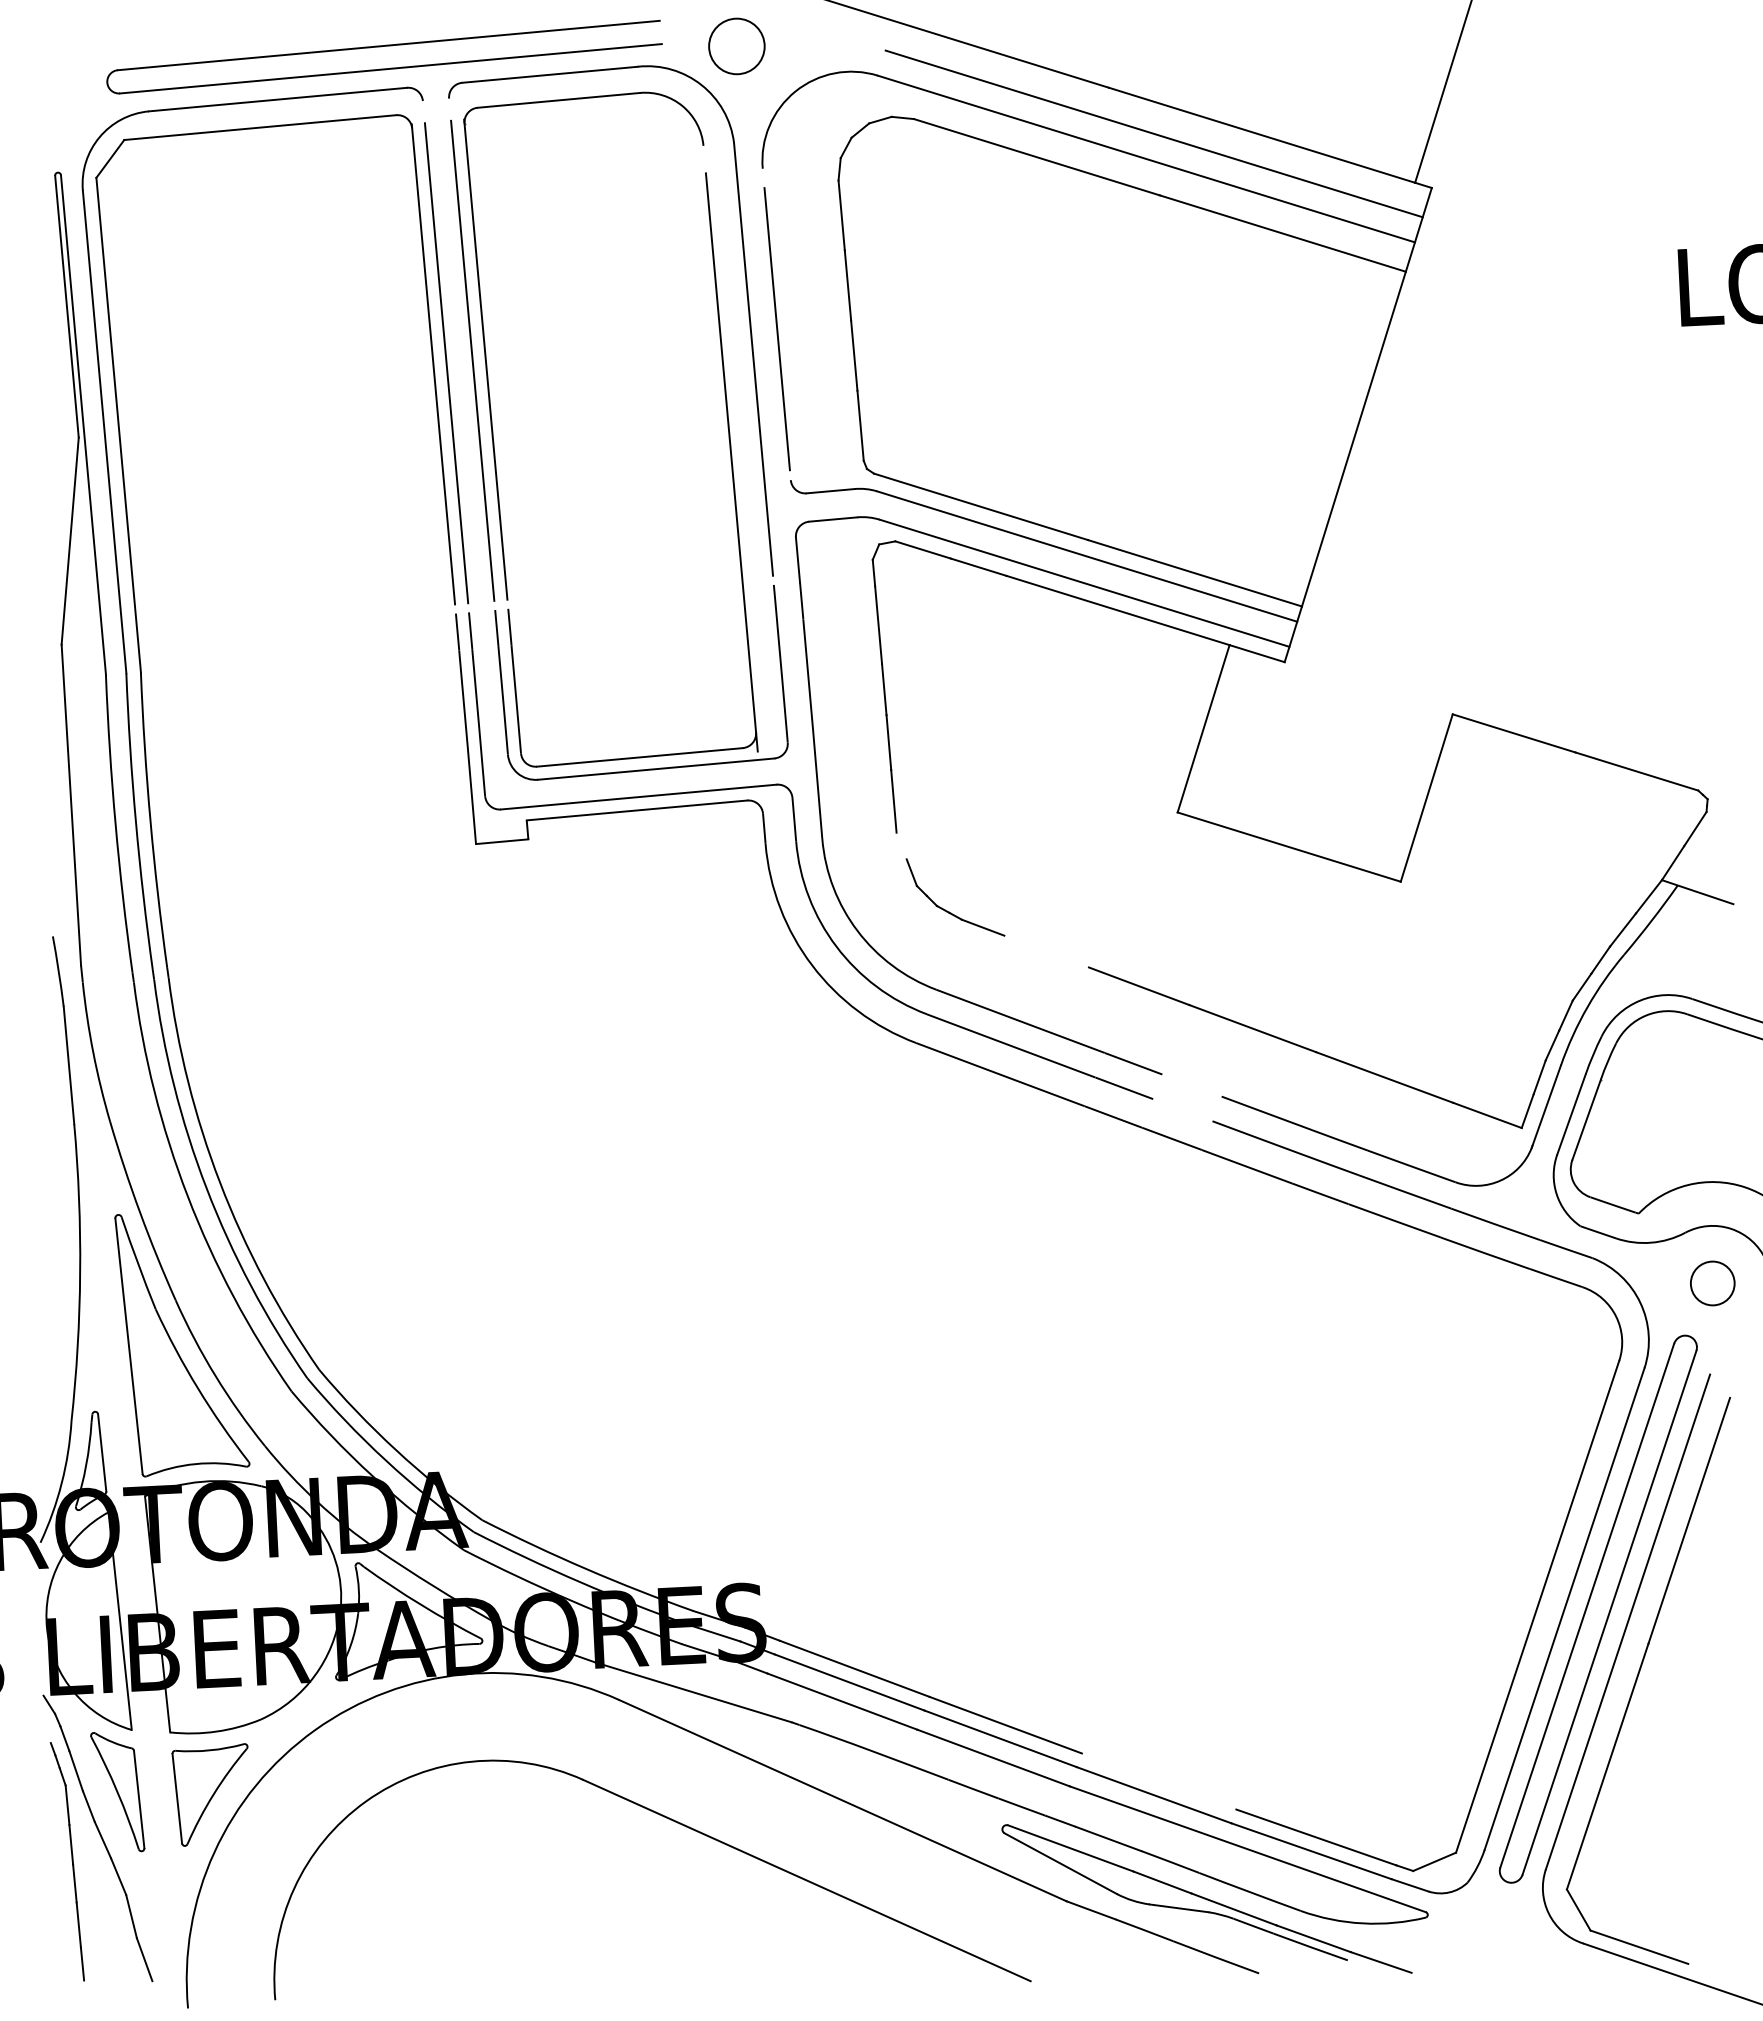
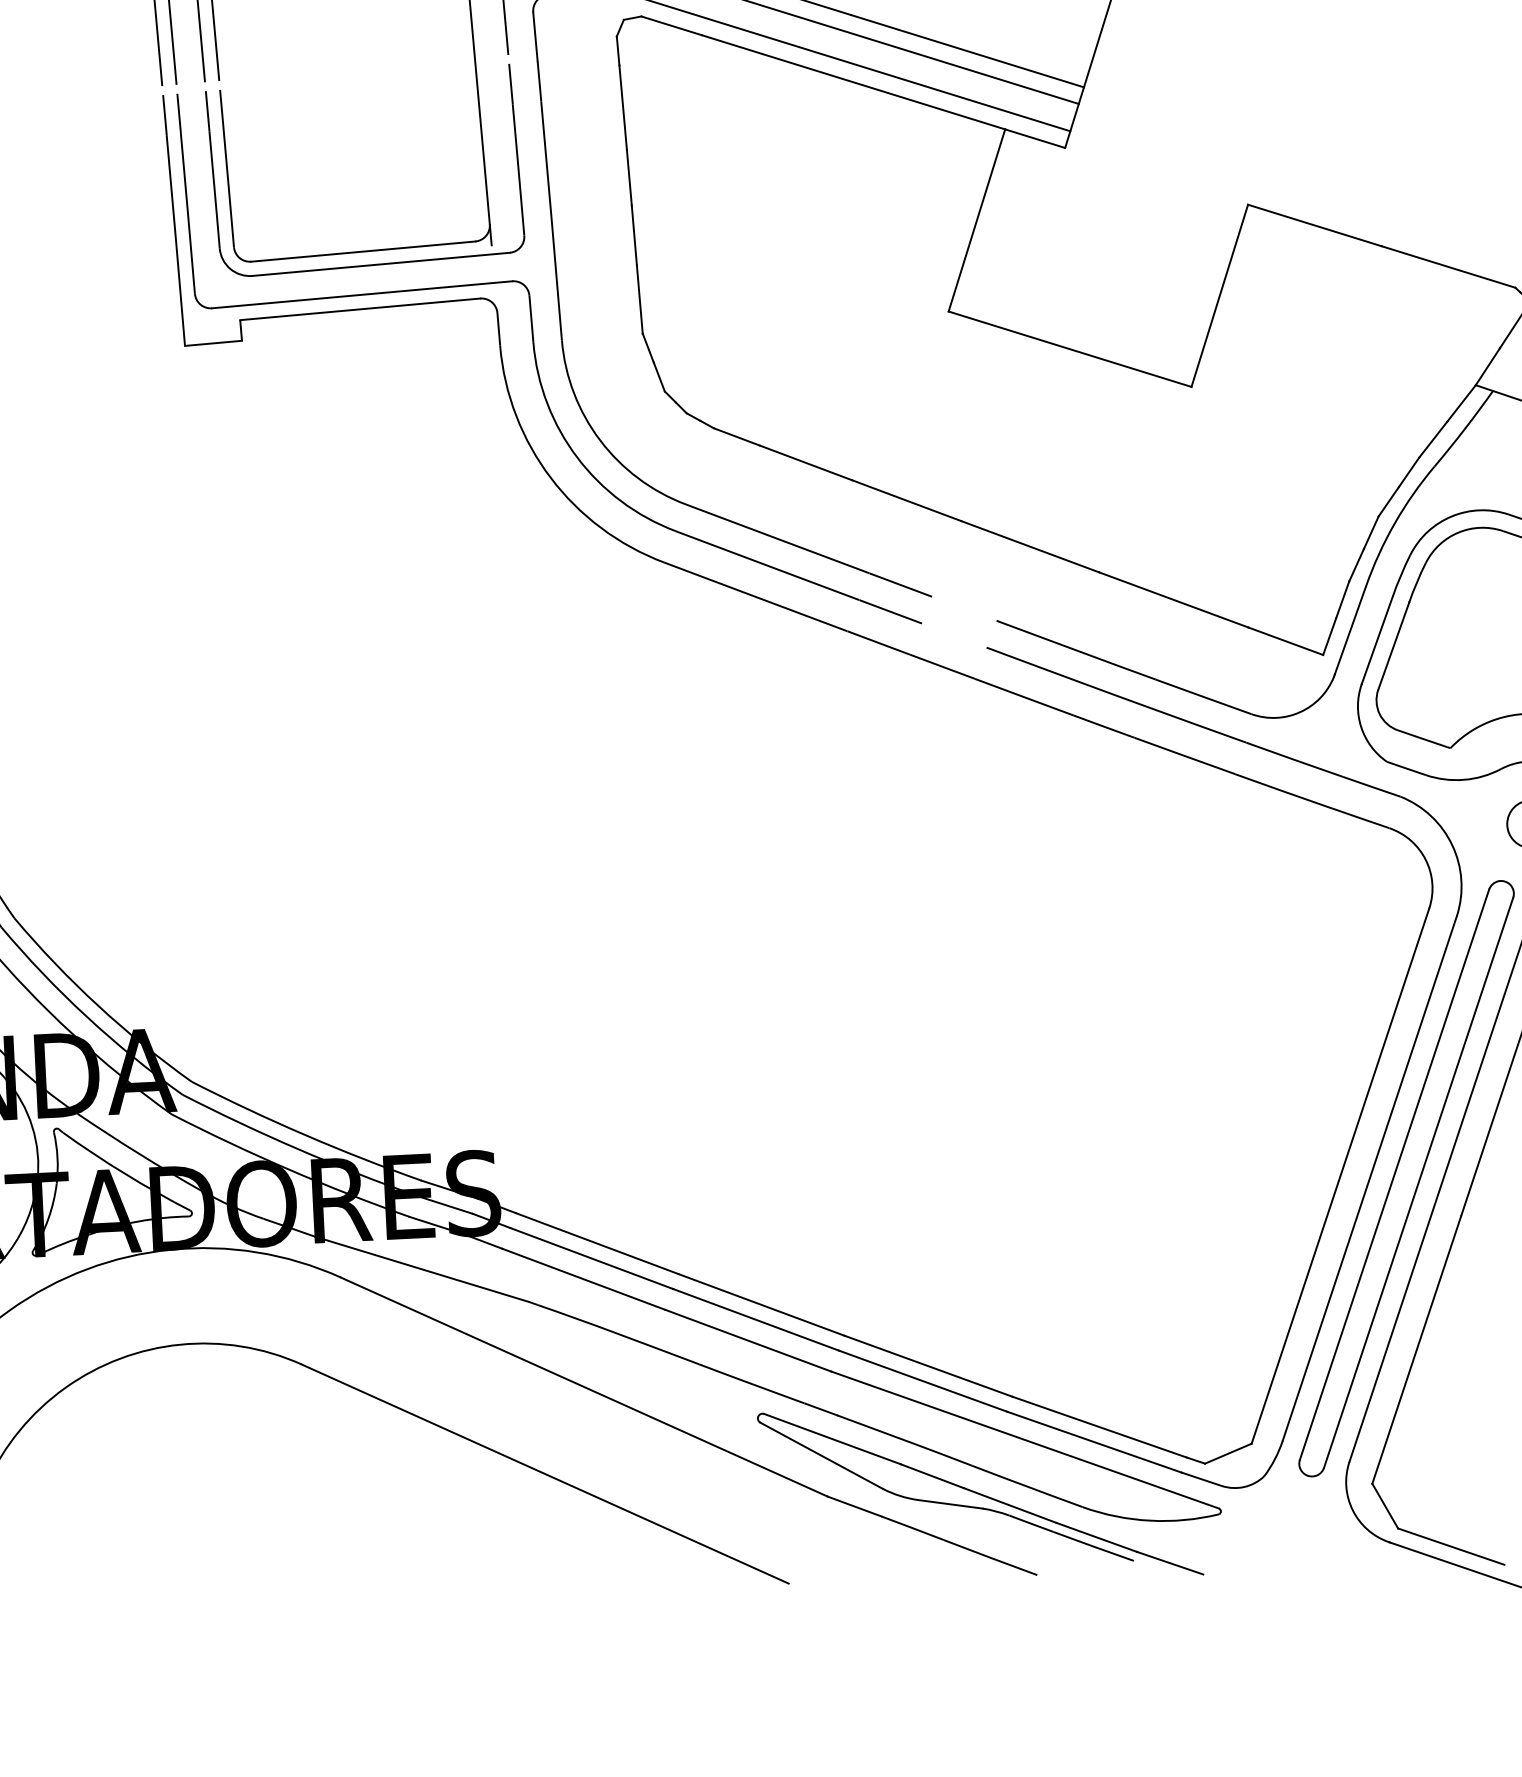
line: (901, 845) -> (648, 347), added
line: (1046, 951) -> (805, 462), added
line: (1158, 1781) -> (927, 1366), added

